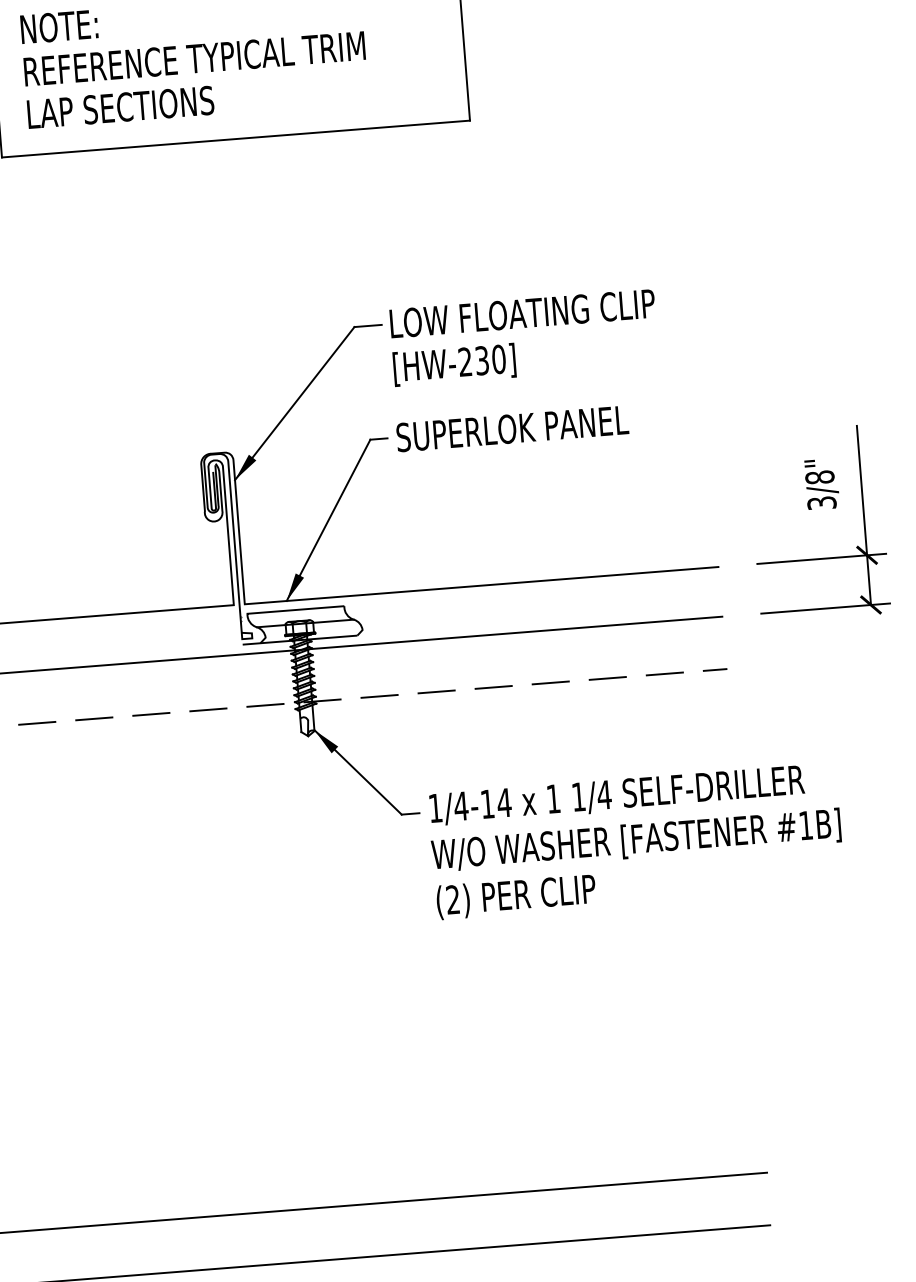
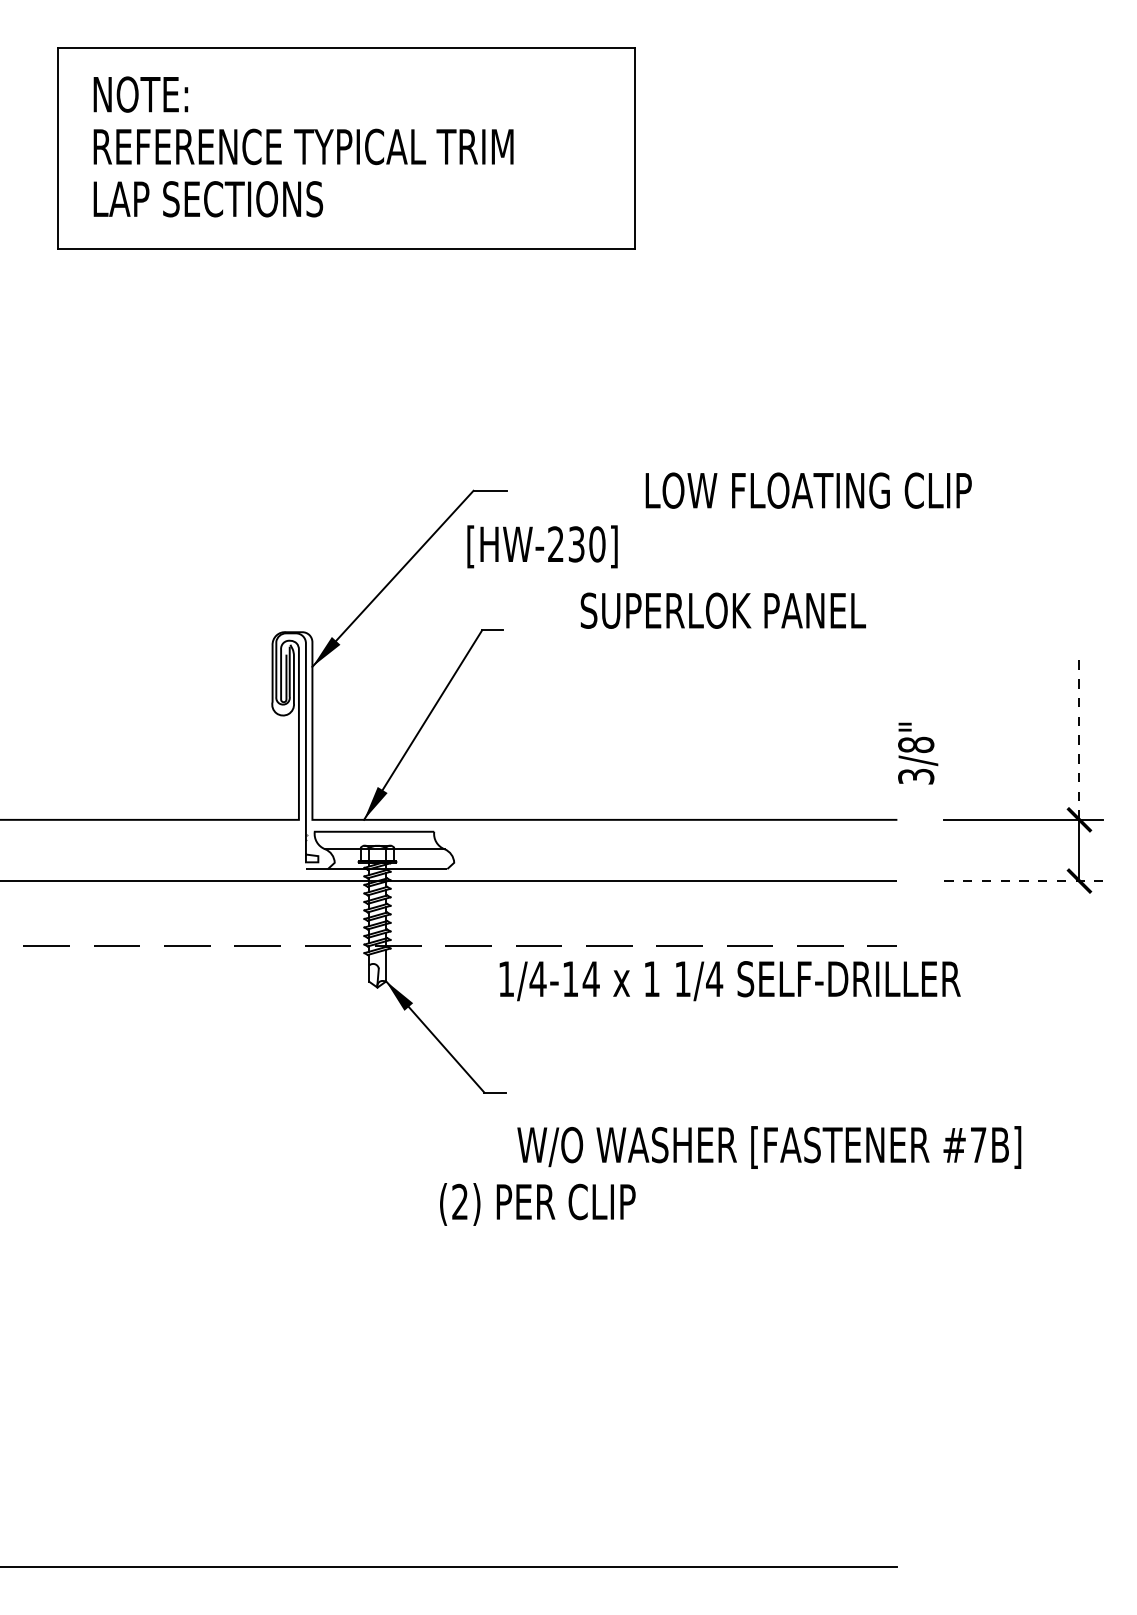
text: (522, 313) -> (808, 490), moved
text: (454, 364) -> (542, 546), moved
text: (511, 428) -> (722, 610), moved
text: (822, 484) -> (918, 753), moved
line: (862, 490) -> (1079, 740), solid -> dashed
line: (826, 608) -> (1024, 881), solid -> dashed
text: (616, 795) -> (729, 981), moved
text: (805, 825) -> (978, 1144), #1B] -> #7B]
text: (516, 896) -> (537, 1204), moved

